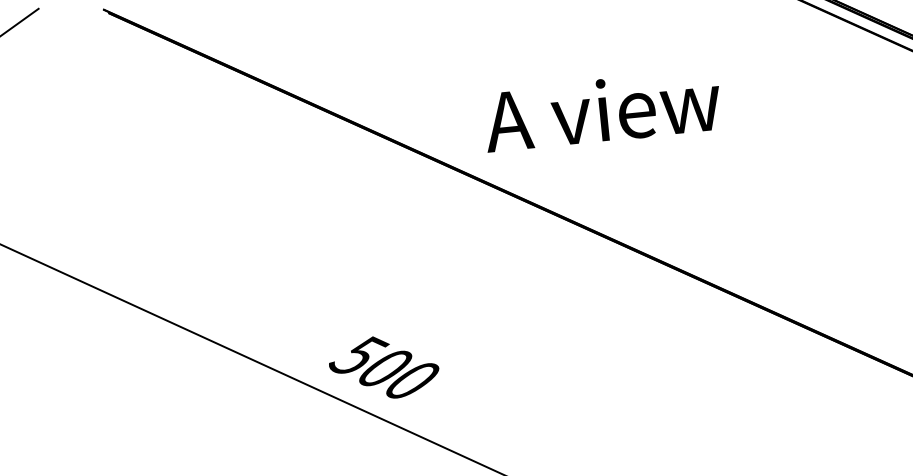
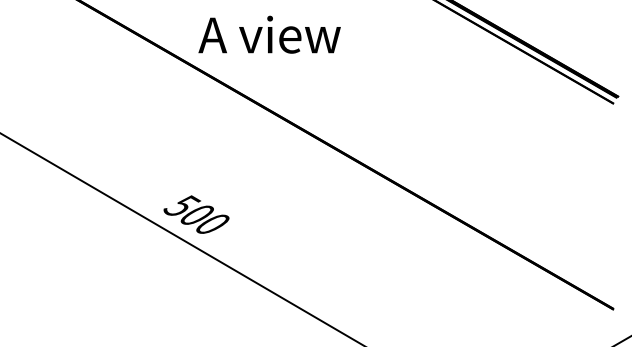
text: (602, 110) -> (269, 34), moved

